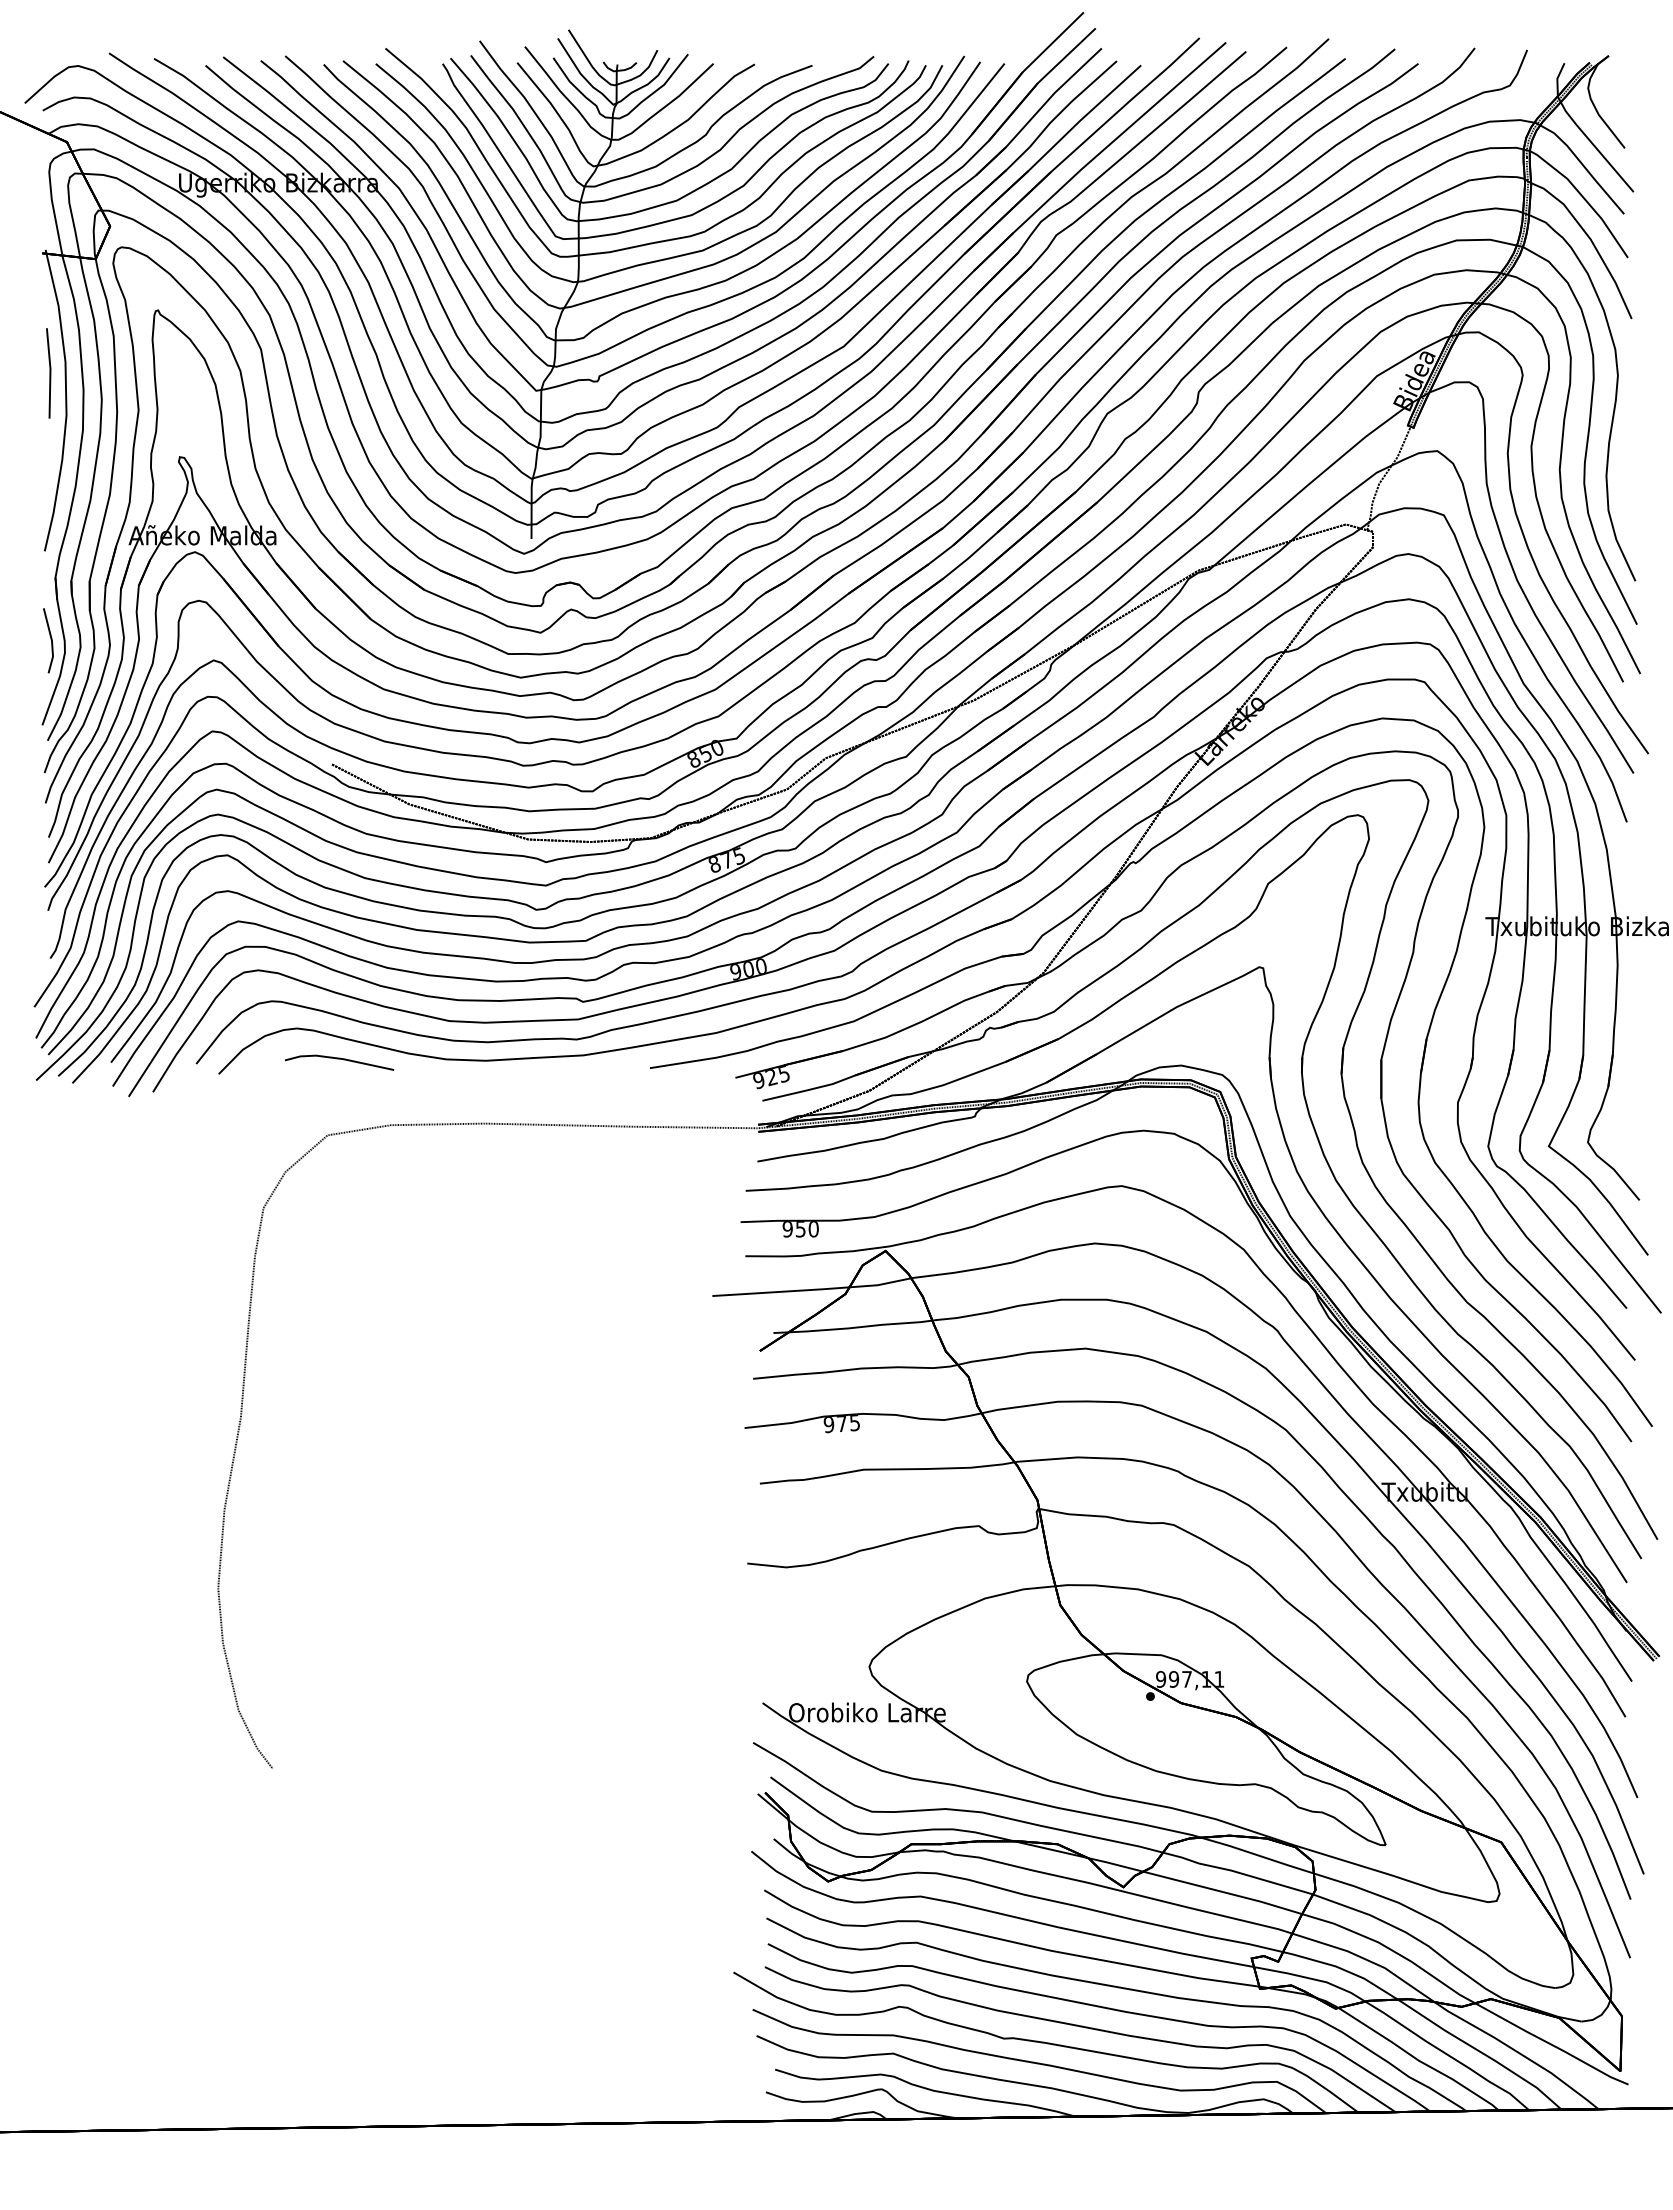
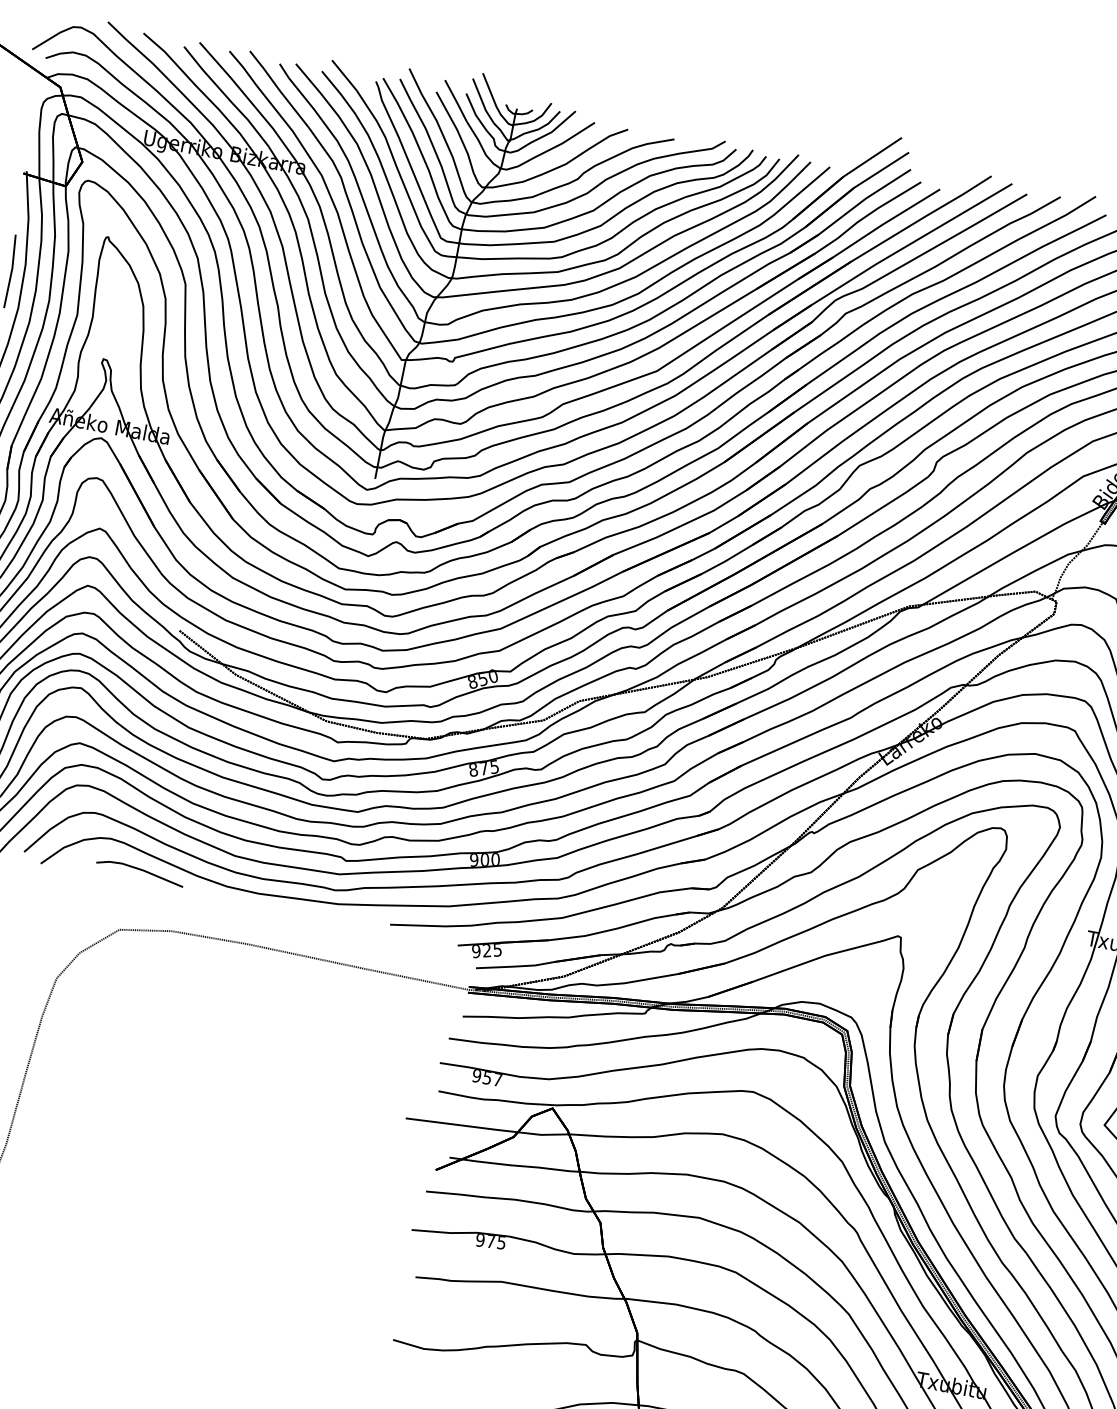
text: (813, 1229) -> (497, 1080), 950 -> 957

